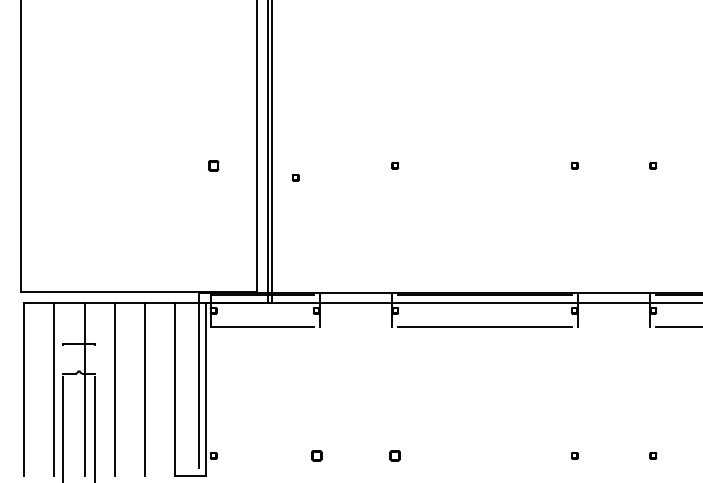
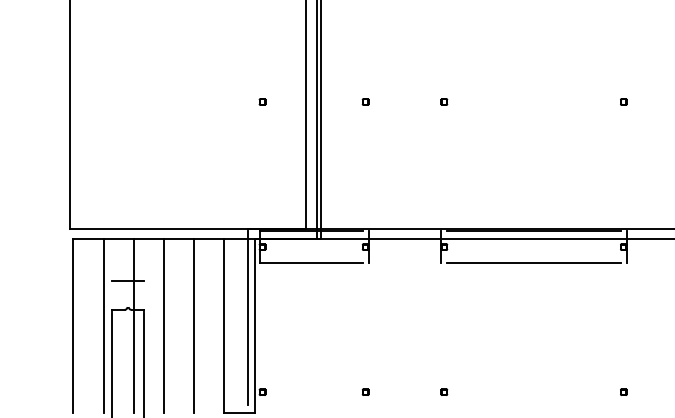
part: (213, 165) -> (262, 101), size x0.62
part: (295, 177) -> (365, 101), moved
part: (316, 455) -> (365, 391), size x0.62
part: (395, 455) -> (444, 391), size x0.62

